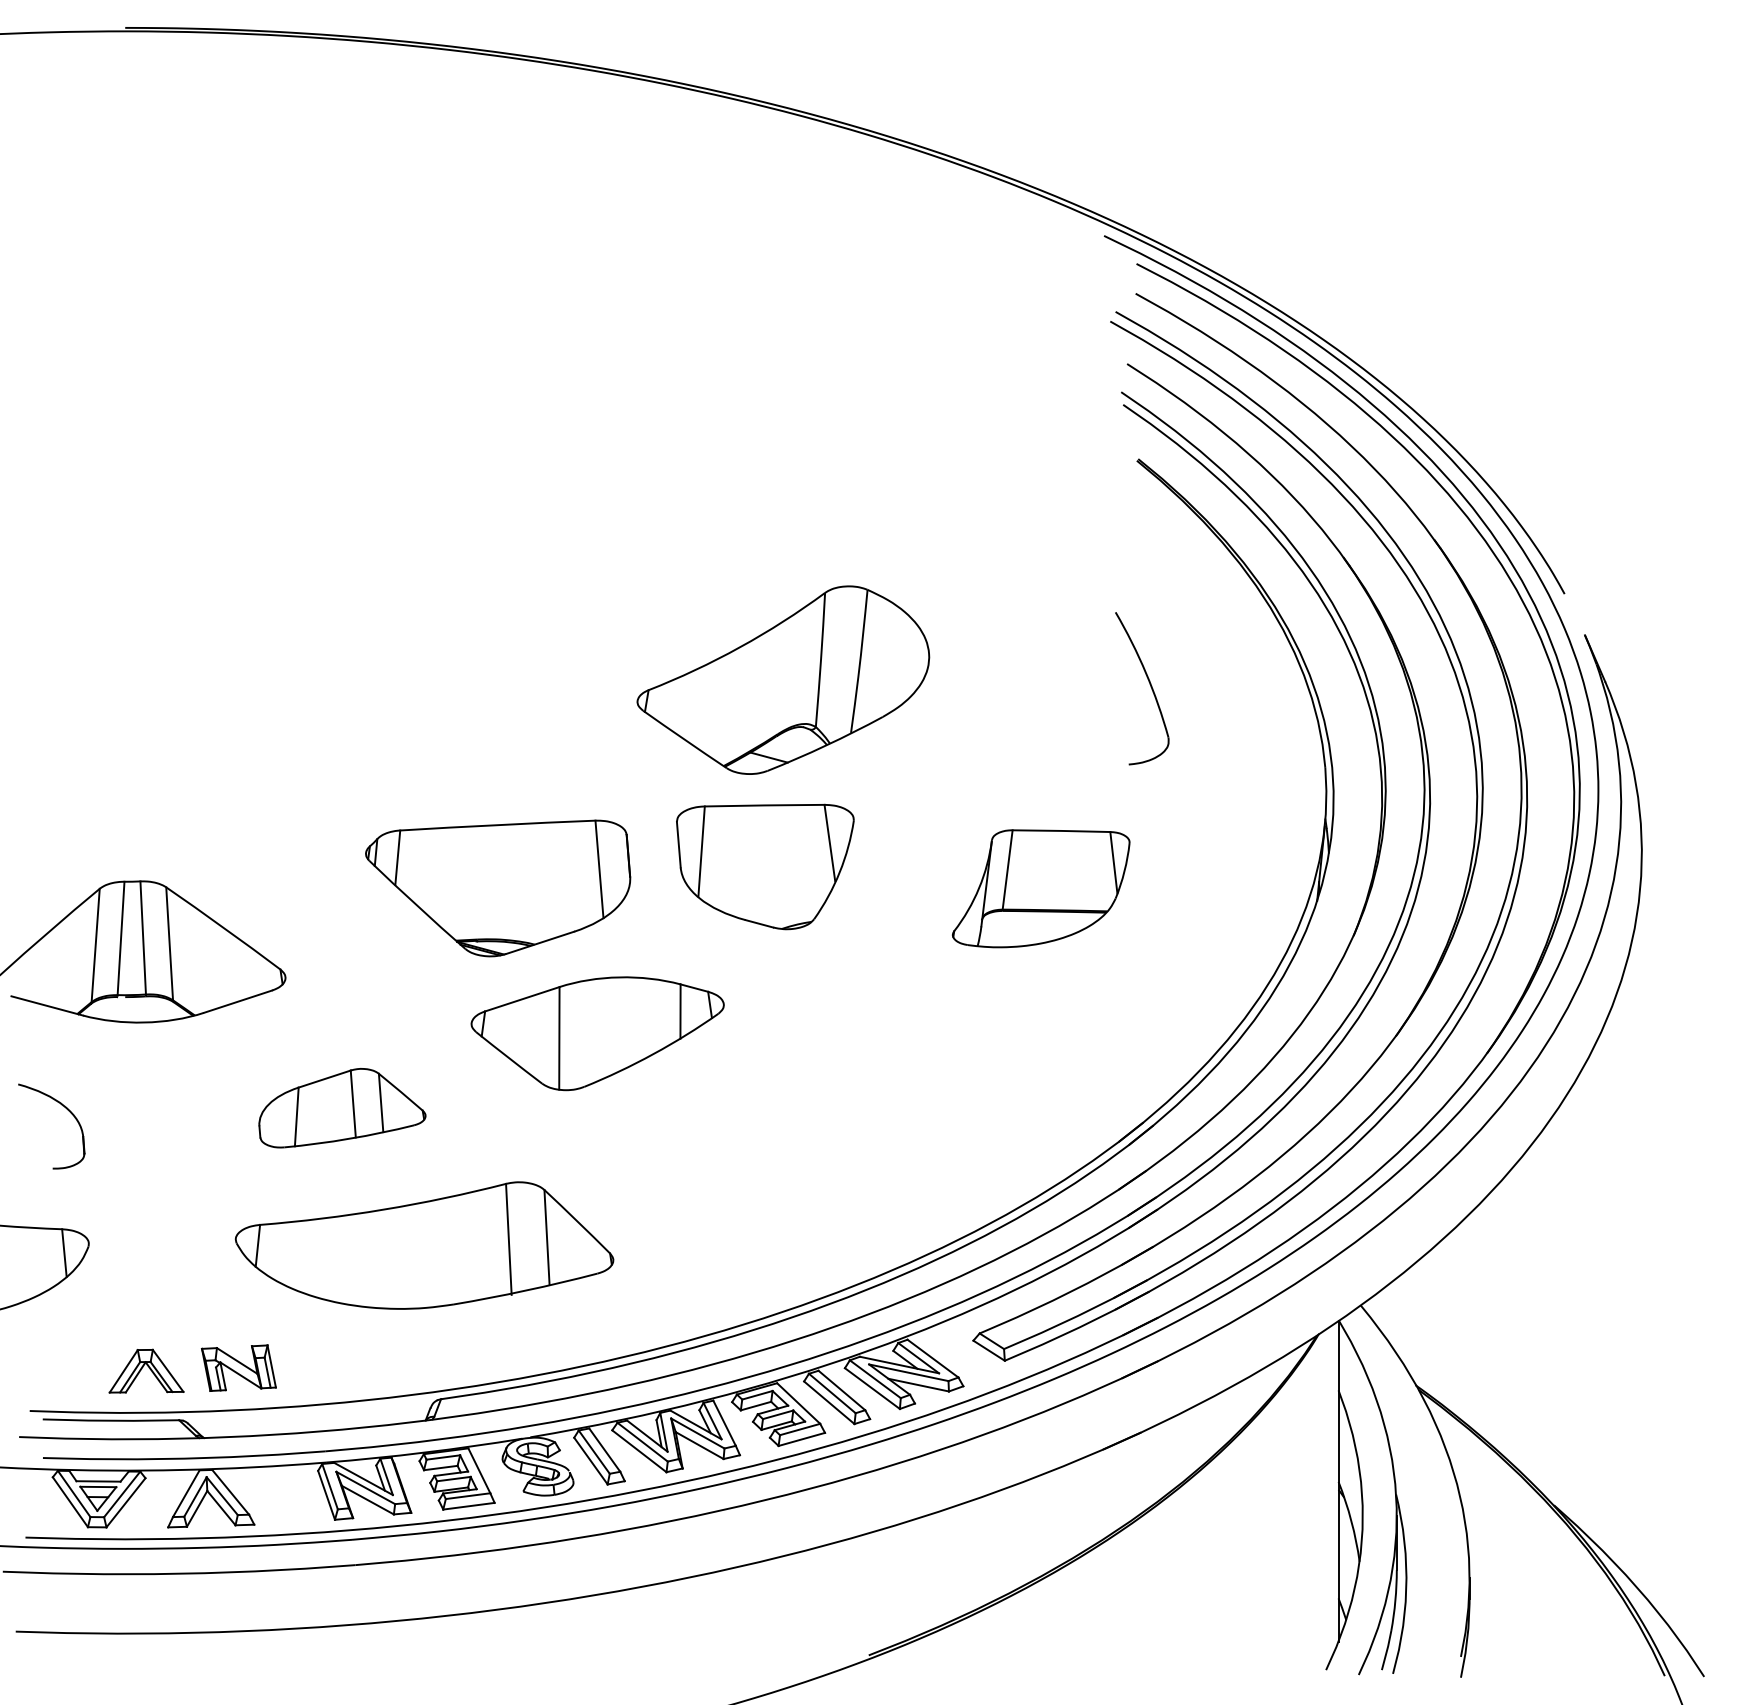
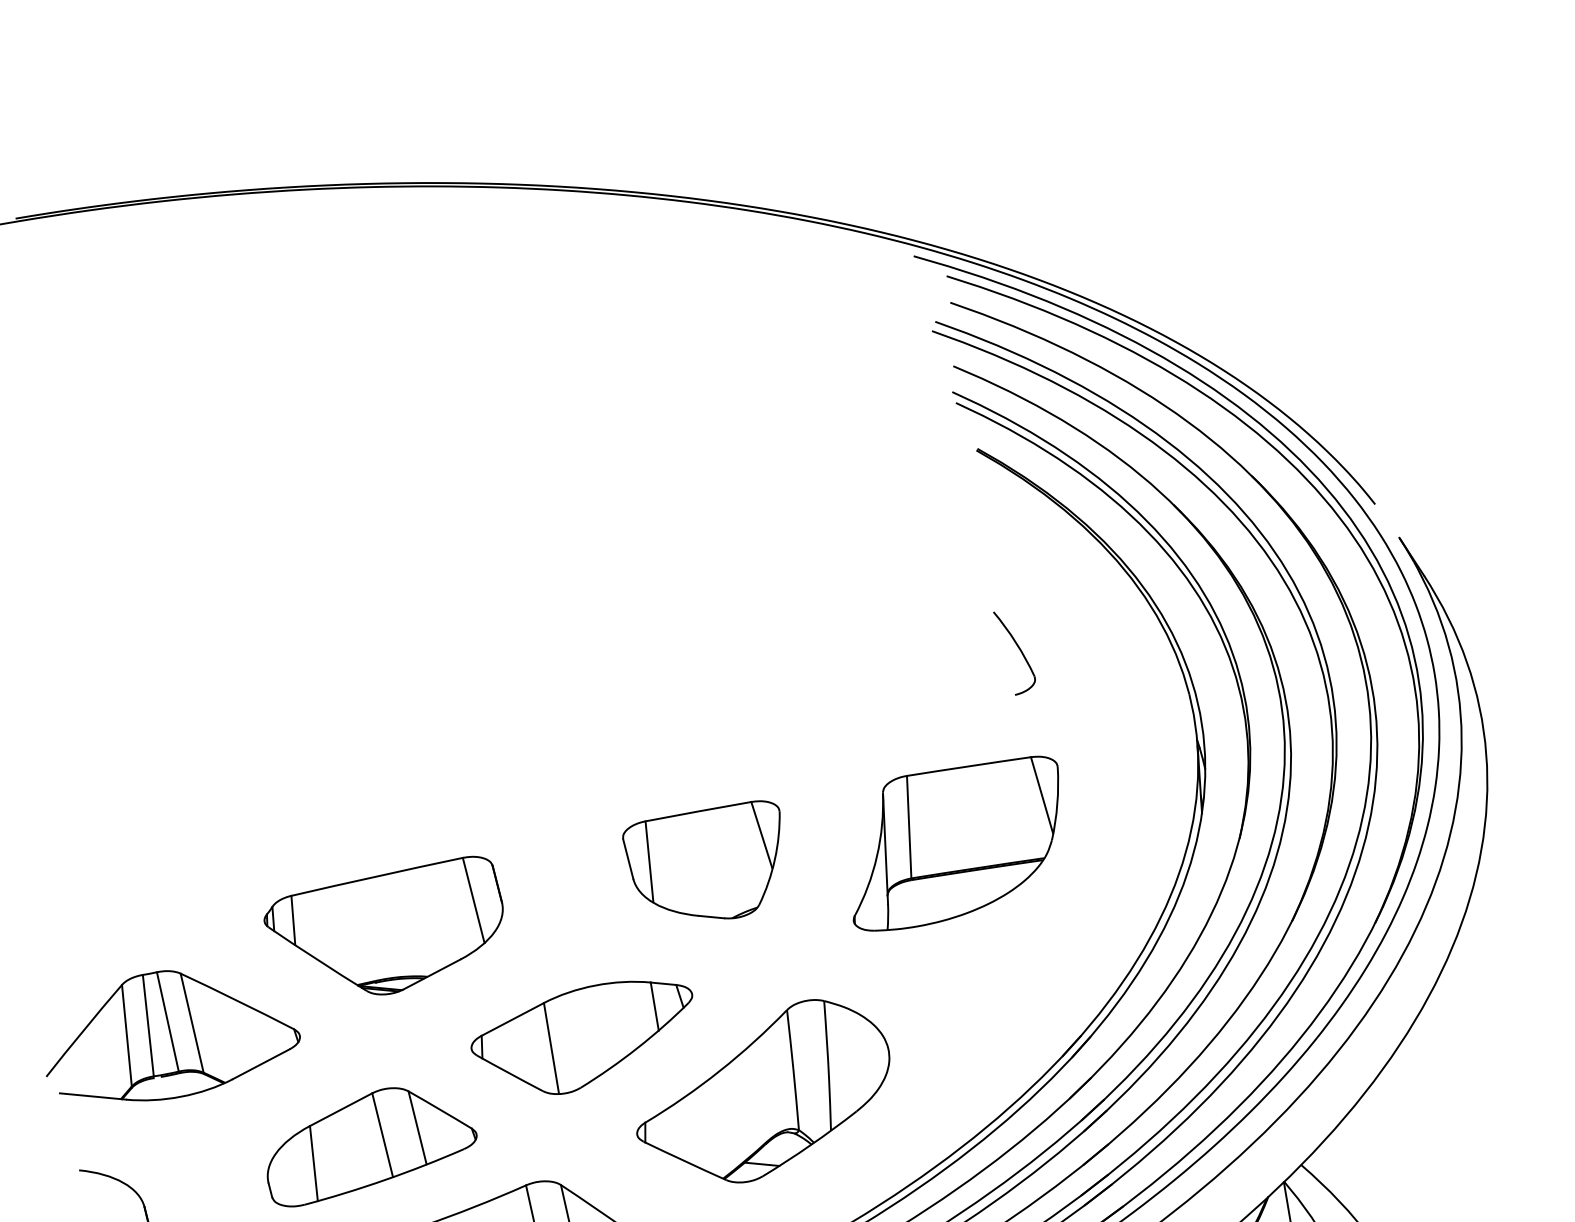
part: (783, 679) -> (763, 1092), moved
part: (1142, 689) -> (1015, 652), size x0.62
part: (498, 888) -> (387, 932), moved
part: (1041, 888) -> (956, 843), size x1.43
part: (342, 1108) -> (369, 1143), size x1.43

